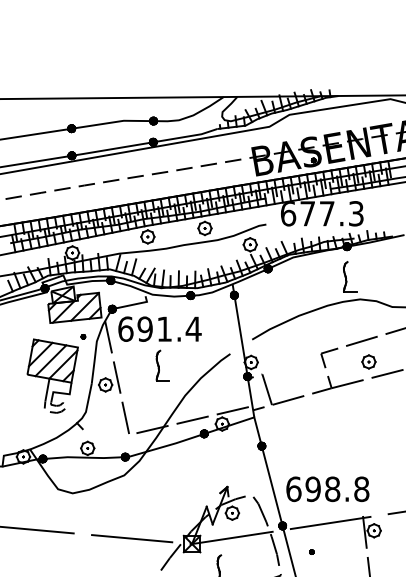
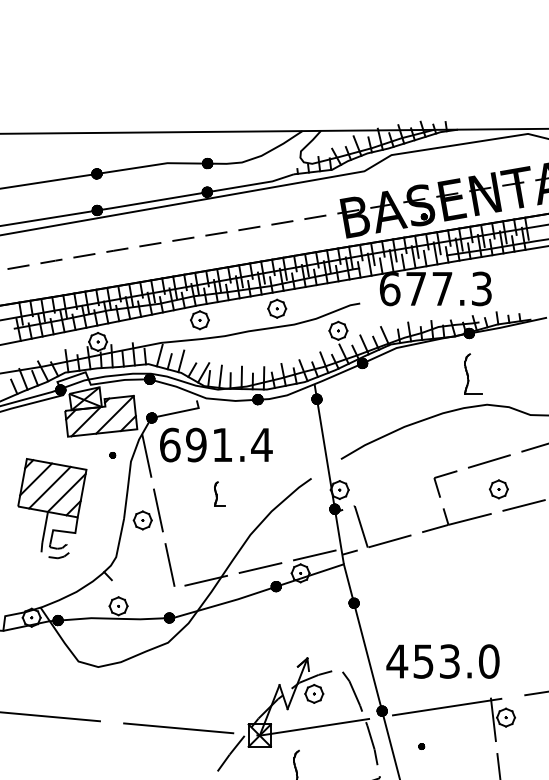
part: (162, 365) -> (219, 494), size x0.6
part: (52, 375) -> (52, 507), moved
text: (327, 489) -> (442, 661), 698.8 -> 453.0

